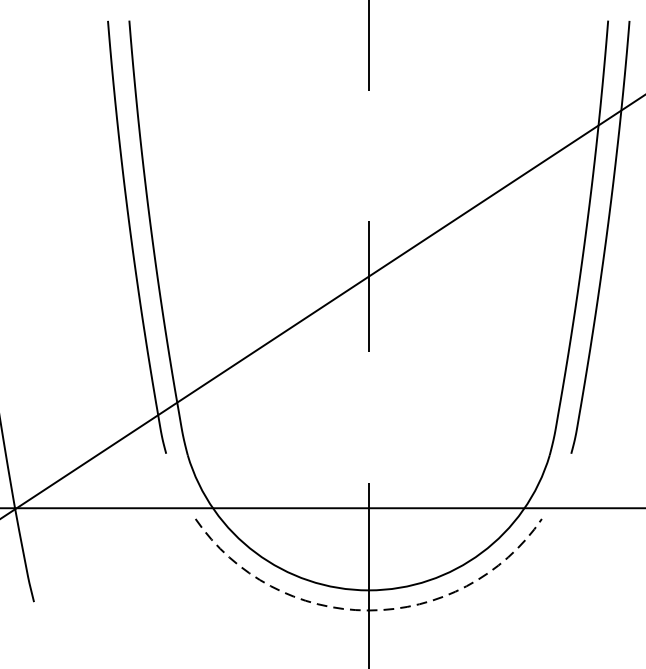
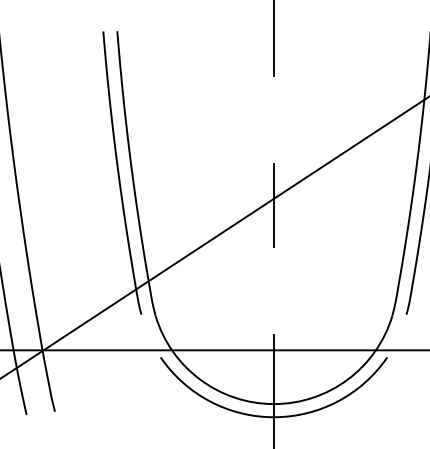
arc: (368, 610) -> (273, 417), dashed -> solid

